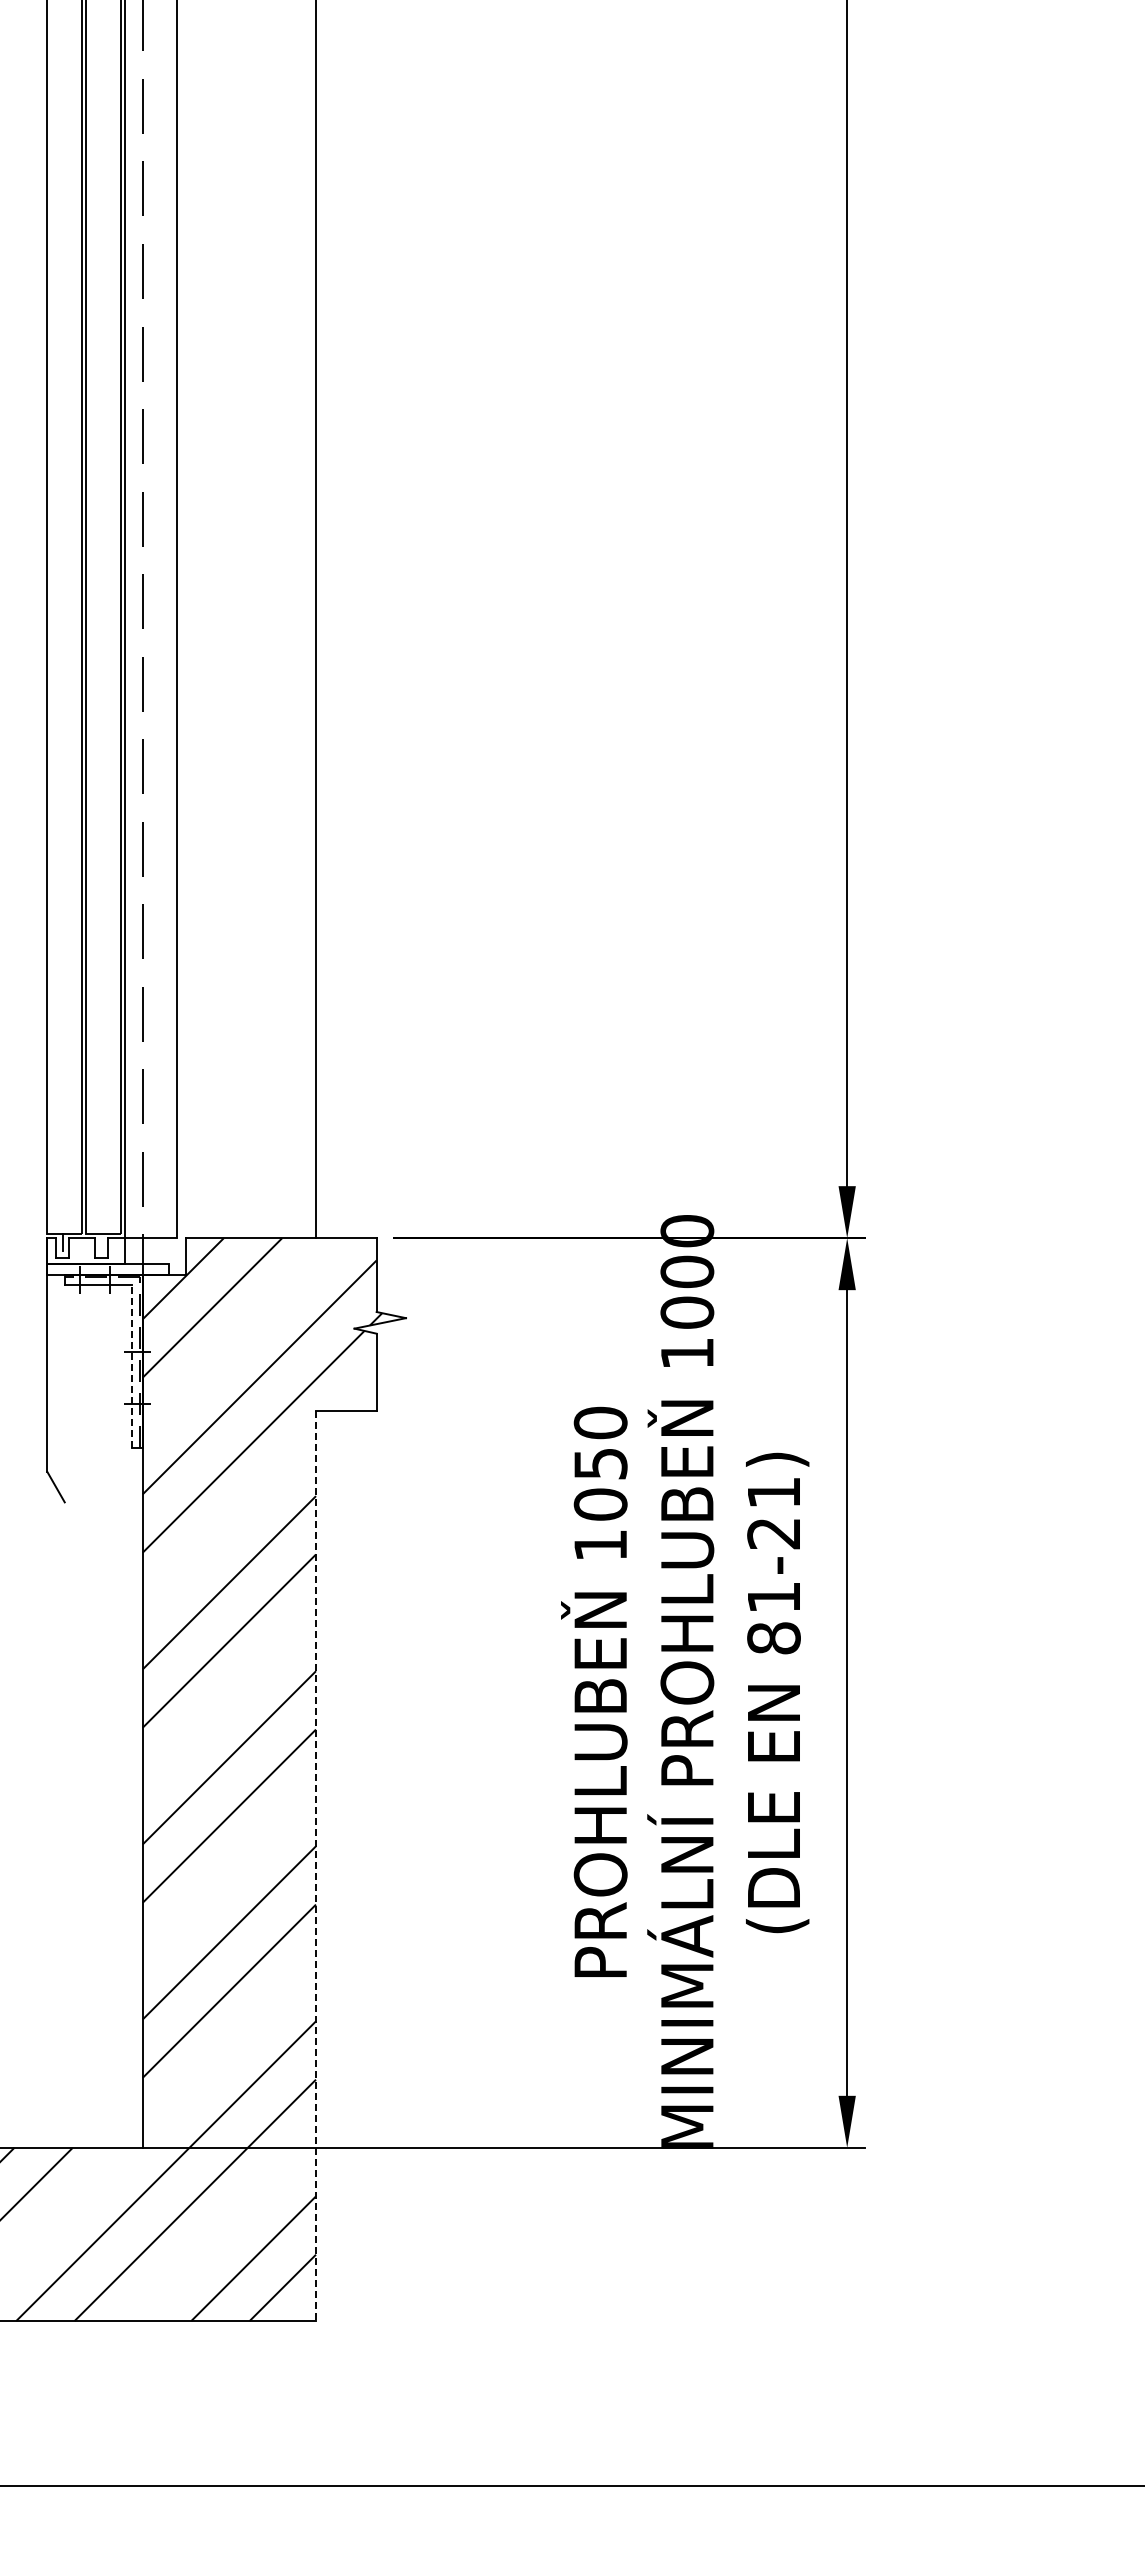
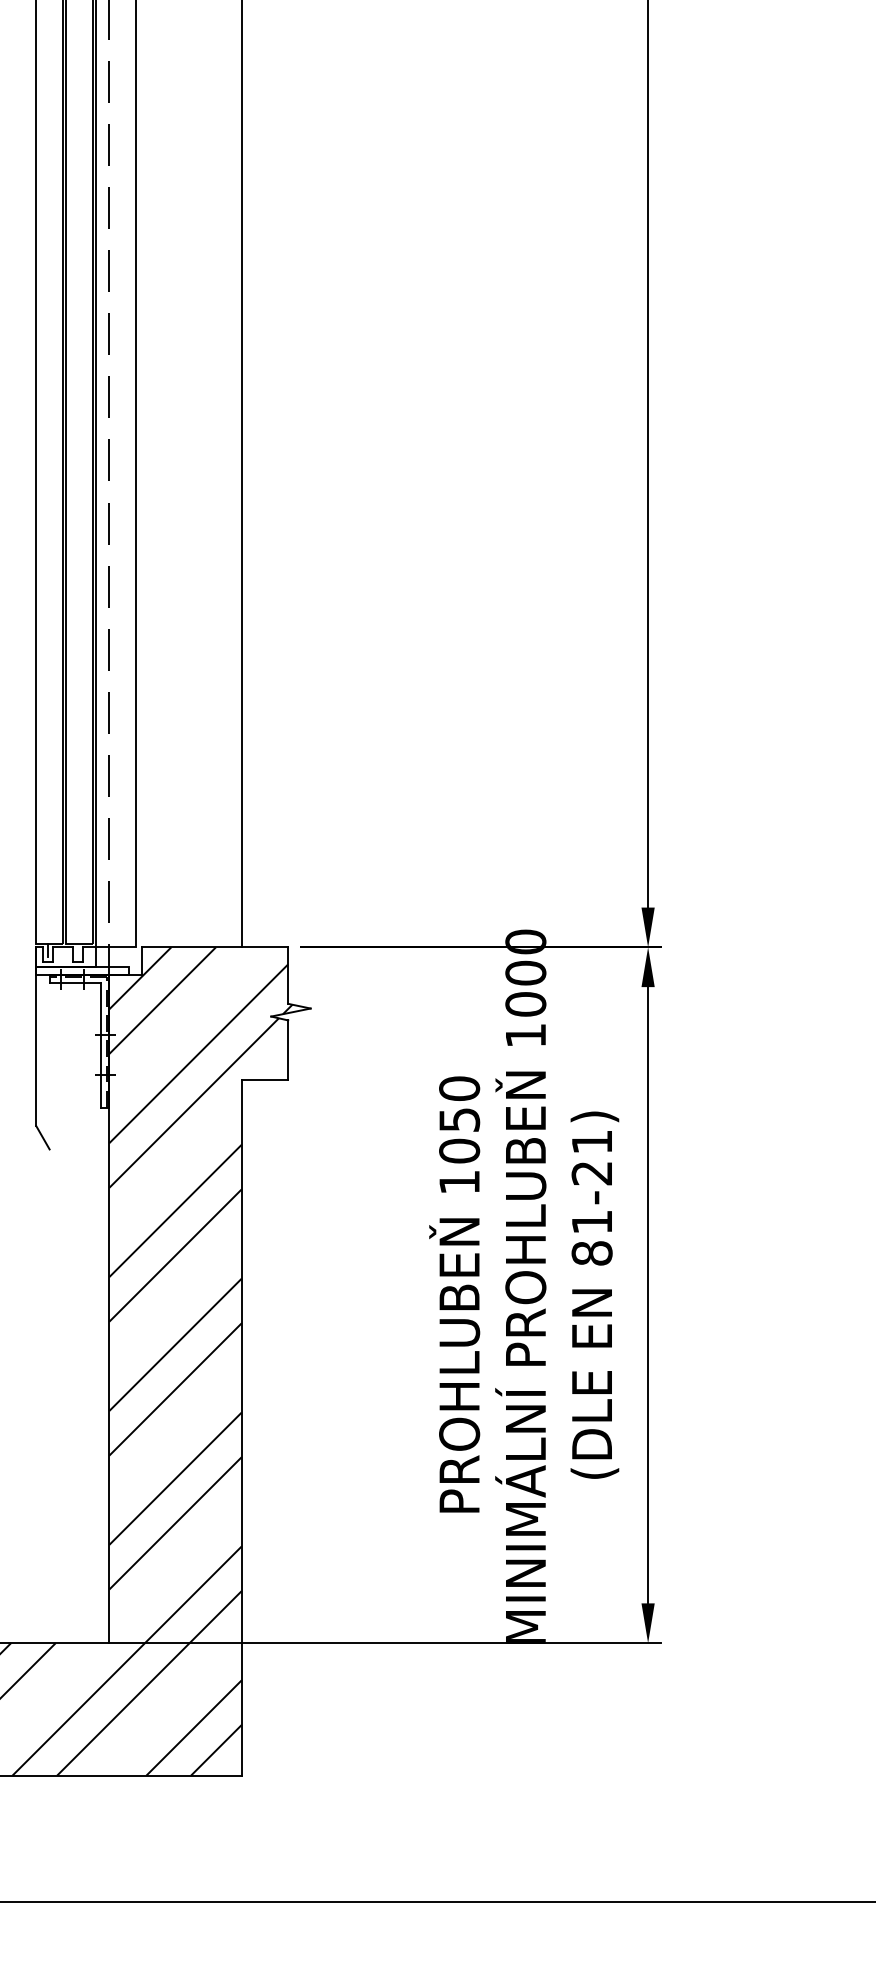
line: (132, 1365) -> (101, 1044), dashed -> solid
line: (316, 1866) -> (242, 1427), dashed -> solid

